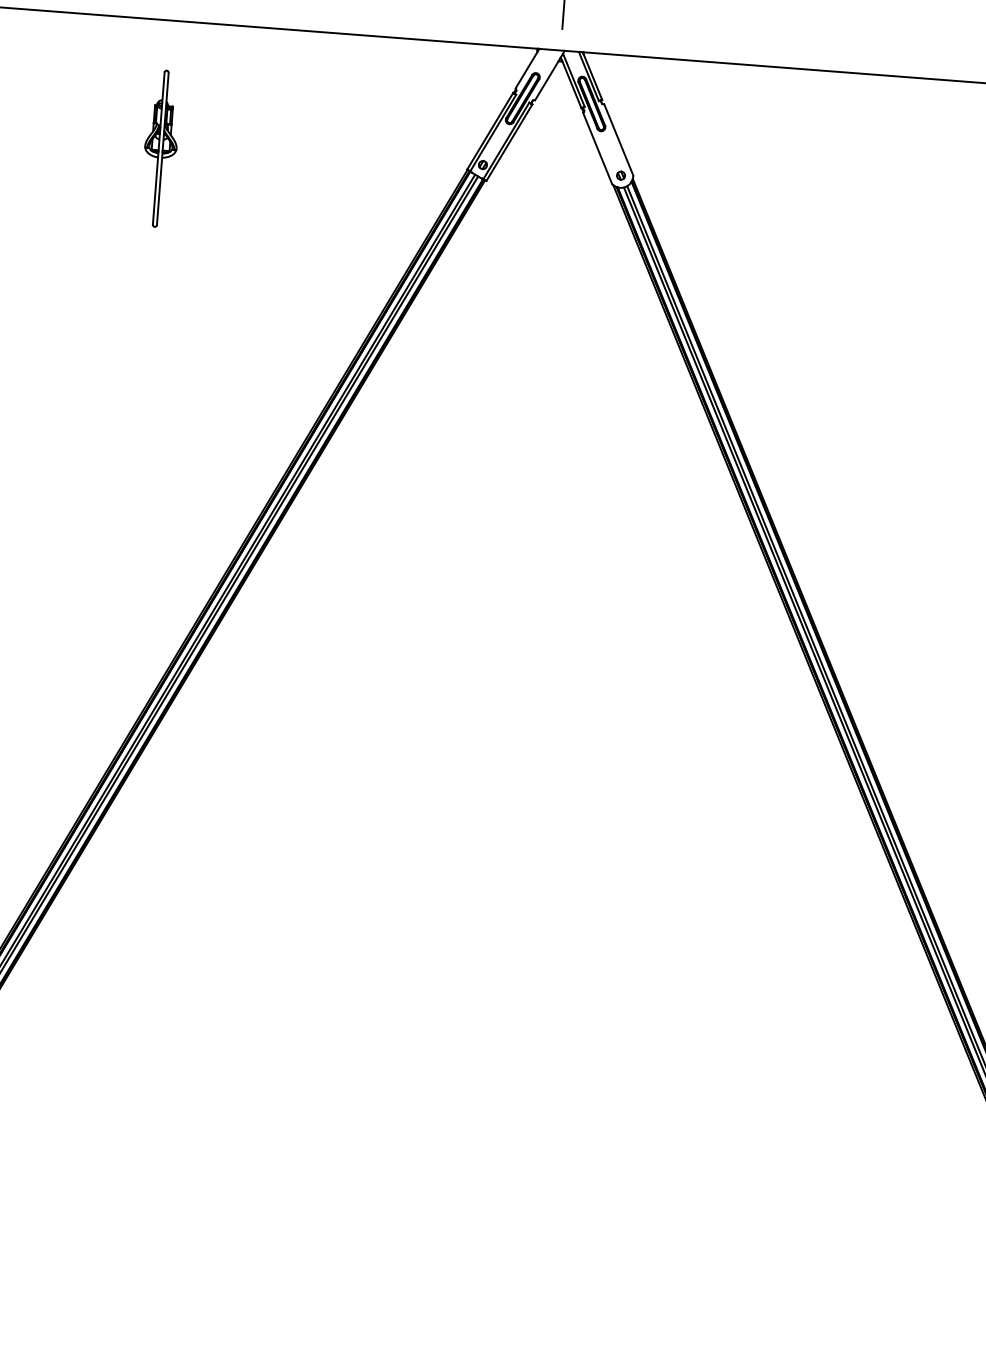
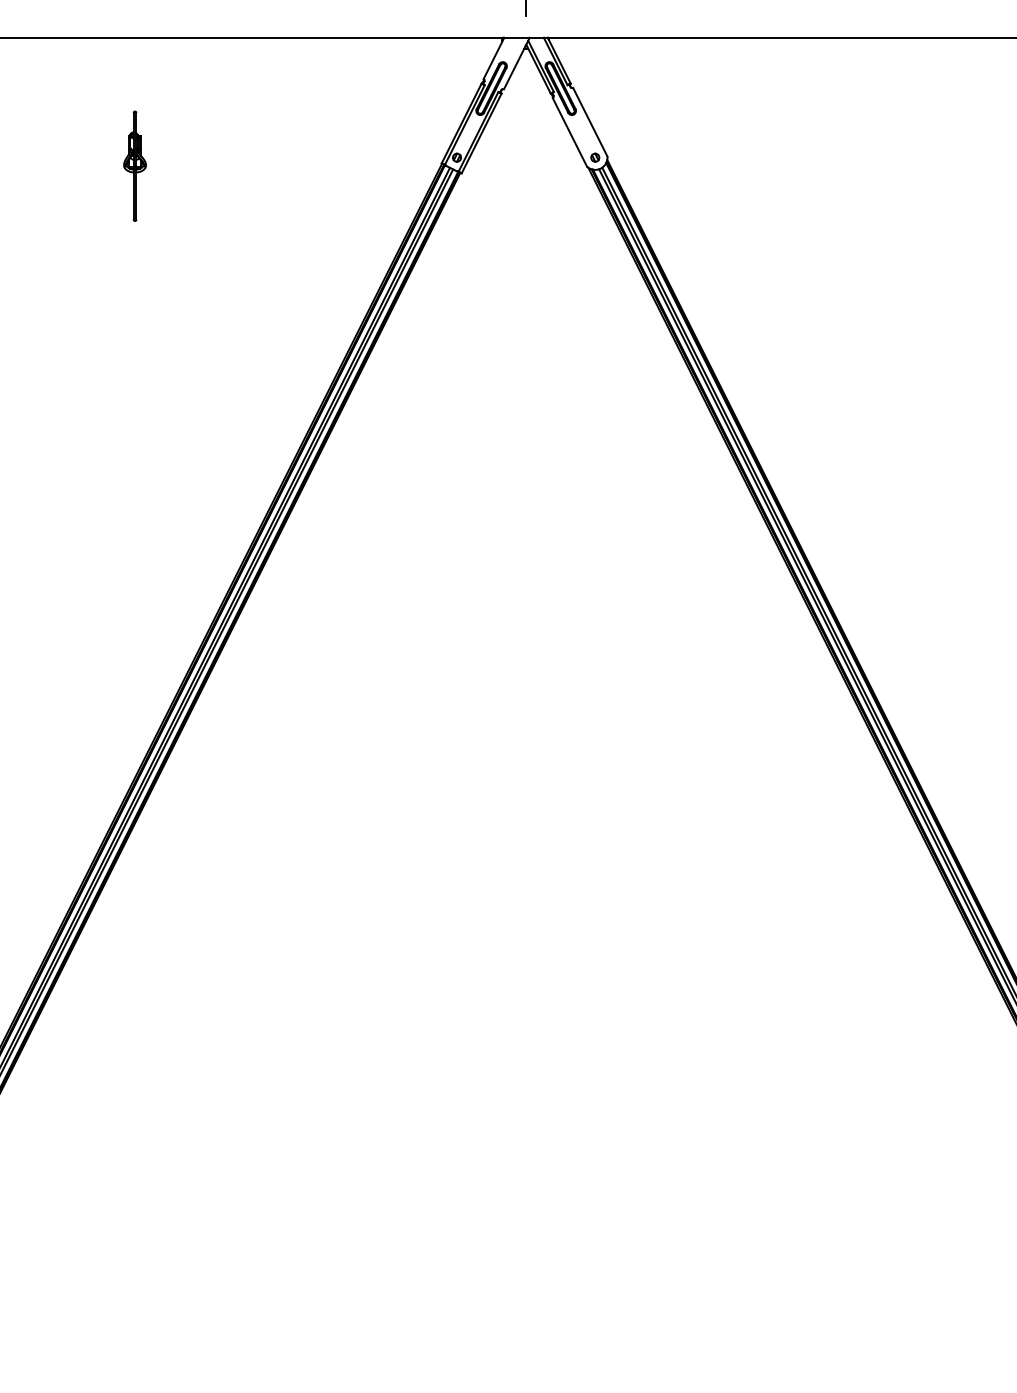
part: (160, 149) -> (134, 166), size x0.7

